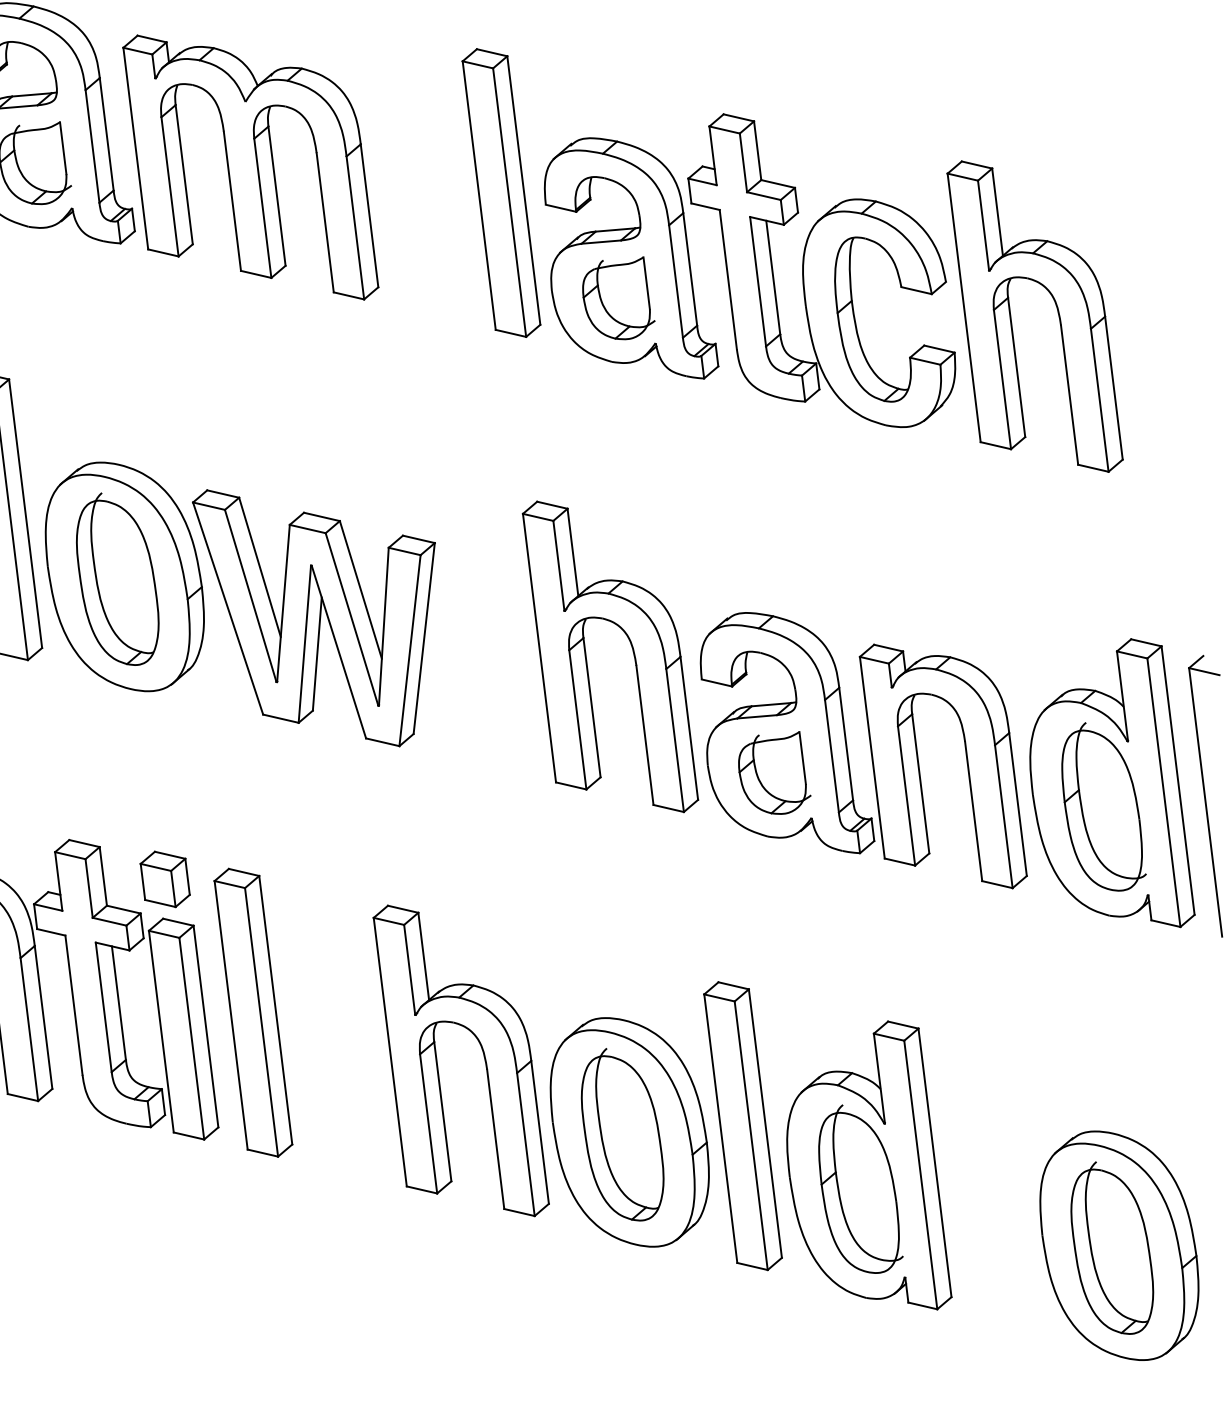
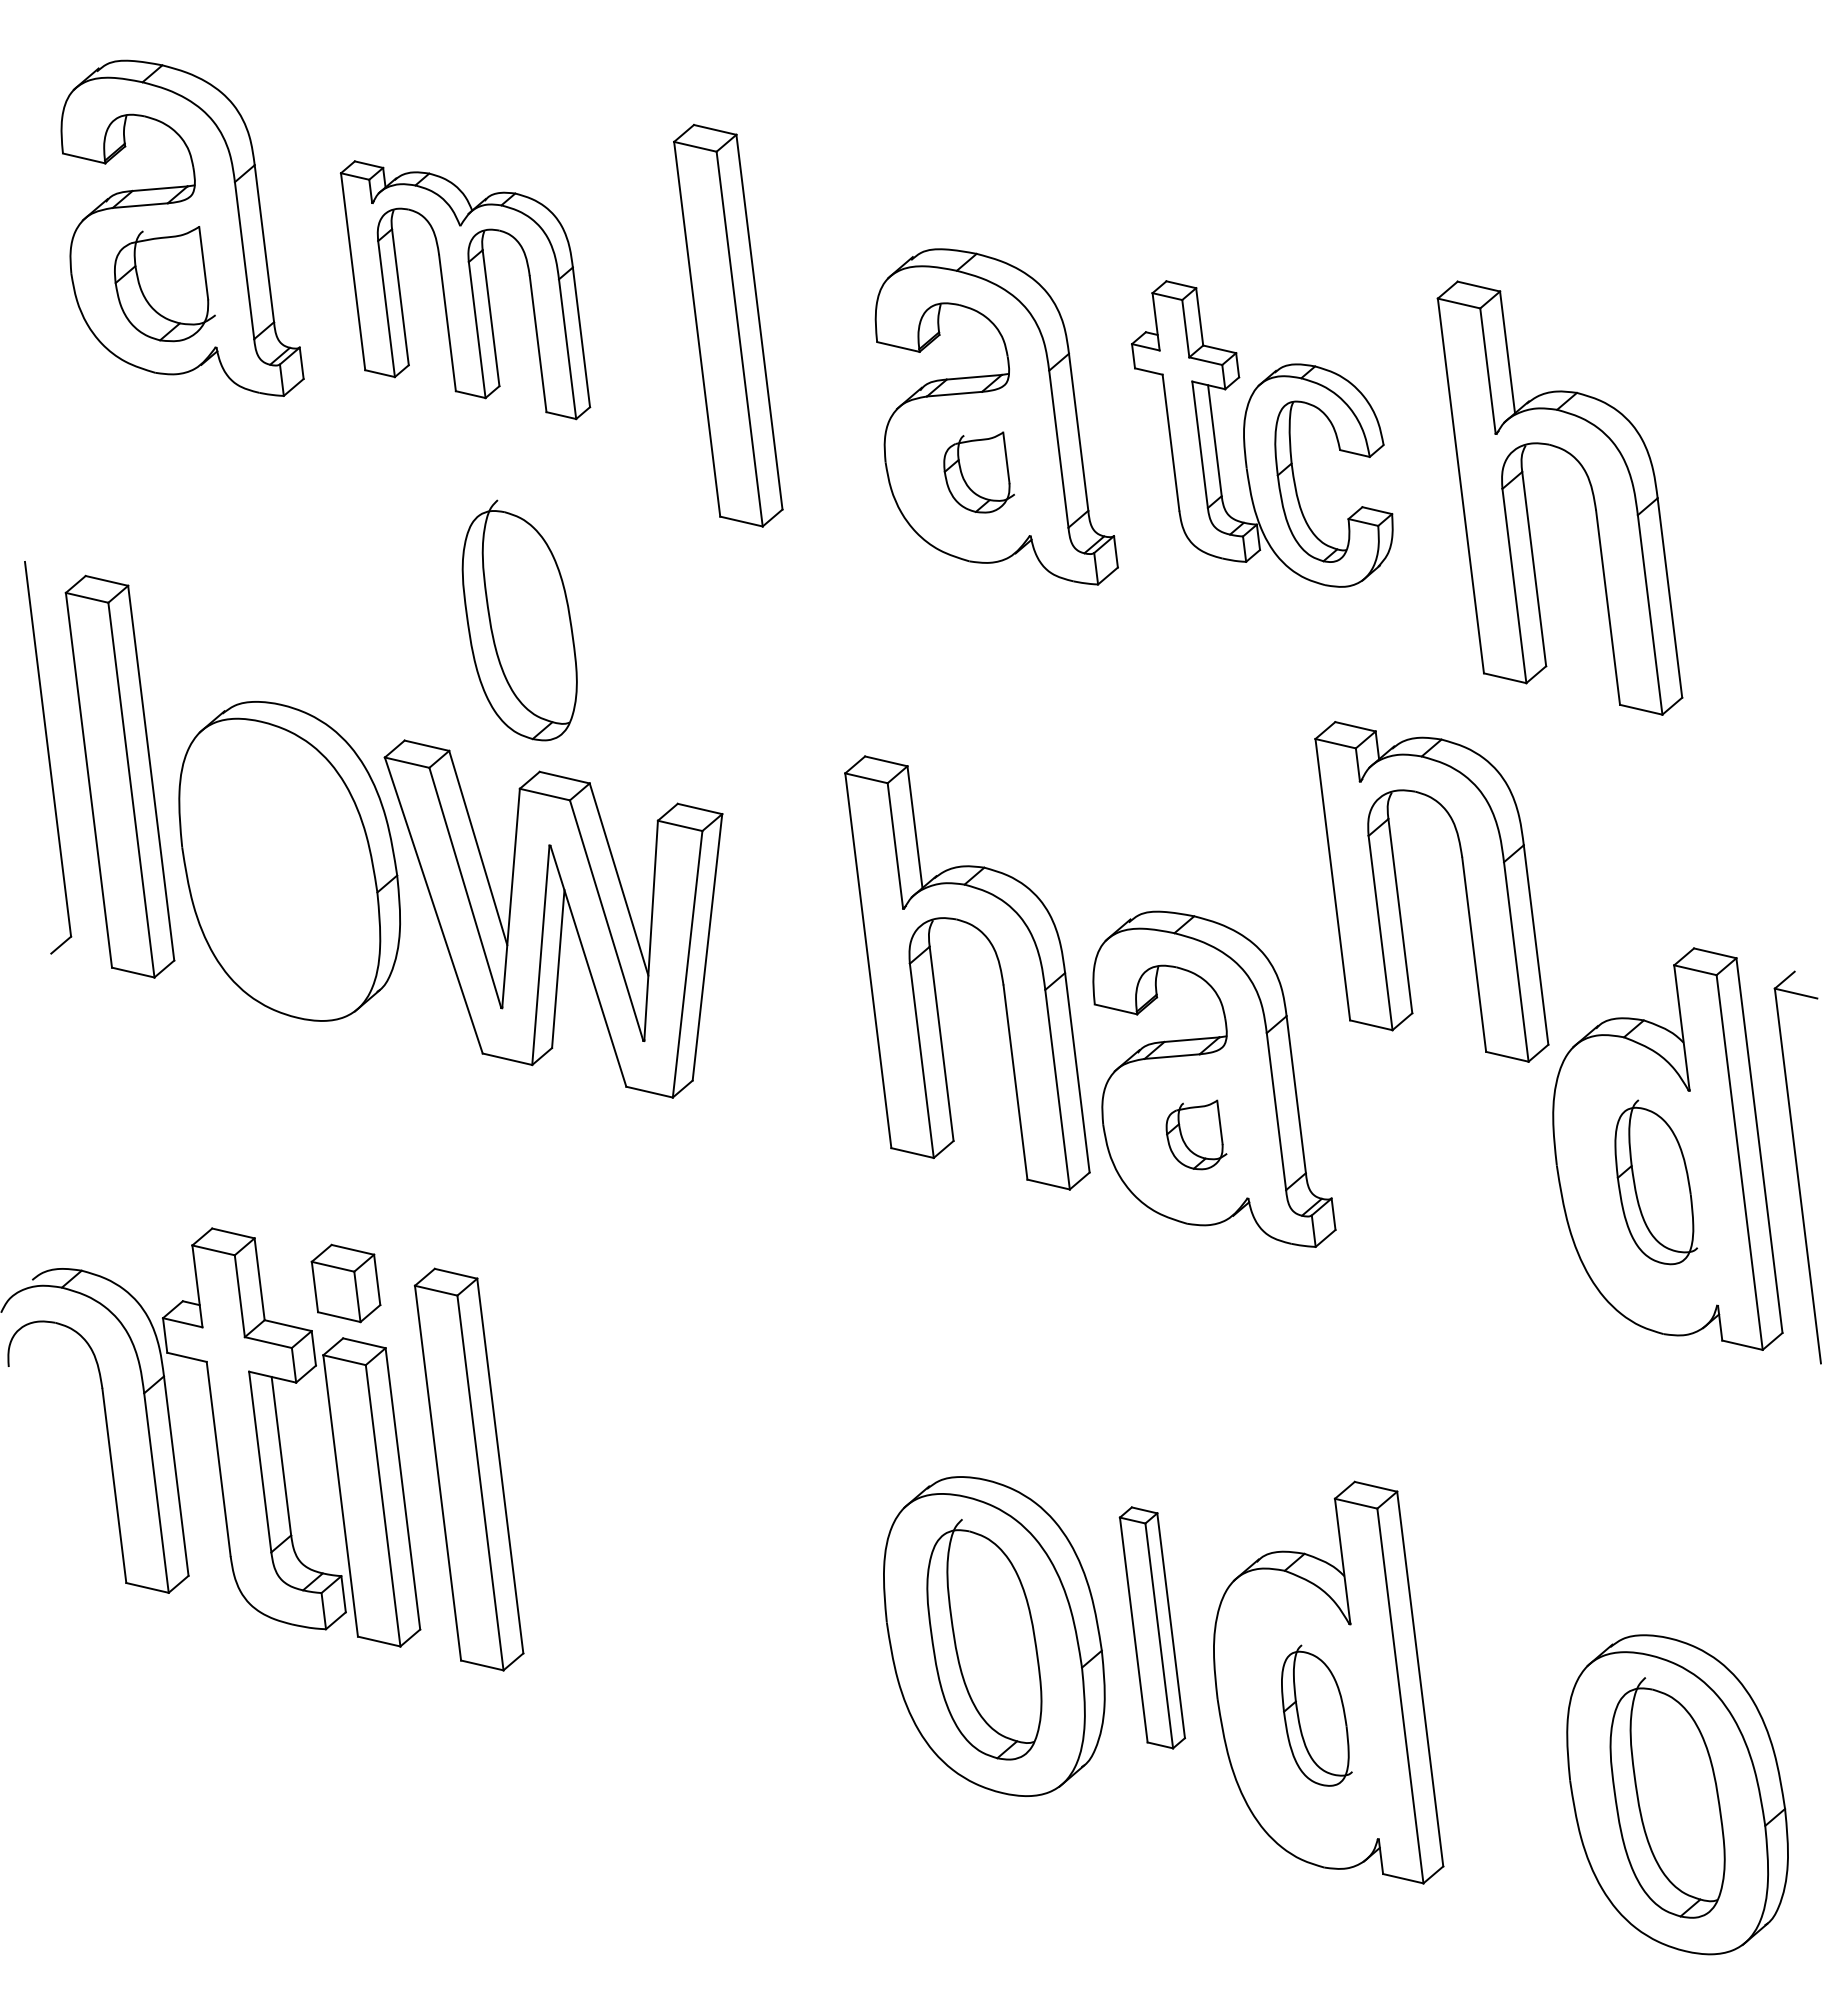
part: (250, 167) -> (465, 290), size x0.7
part: (501, 192) -> (728, 325), moved
part: (821, 270) -> (1262, 433), size x0.7
part: (619, 298) -> (979, 472), size x0.7
part: (117, 579) -> (519, 620), moved
part: (920, 771) -> (1399, 898), moved
part: (774, 772) -> (1196, 1134), size x0.6
part: (1104, 807) -> (1656, 1182), size x0.7
part: (437, 1063) -> (726, 1540), removed
part: (743, 1125) -> (1152, 1627), size x0.6
part: (860, 1188) -> (1316, 1715), size x0.6

